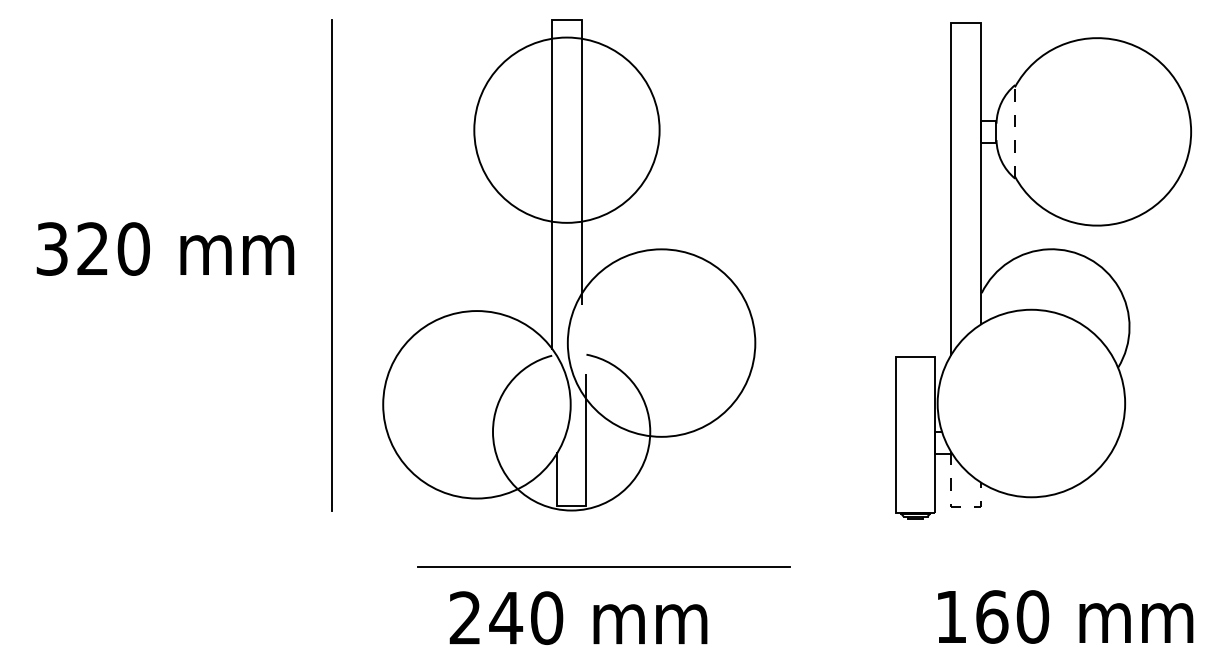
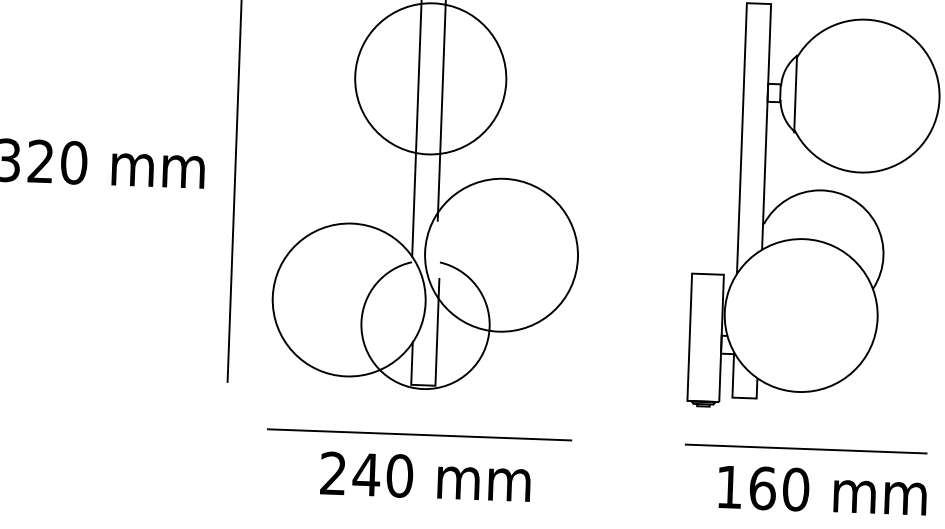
line: (1014, 131) -> (795, 93), dashed -> solid
line: (950, 507) -> (732, 397), dashed -> solid
line: (603, 566) -> (418, 434), moved
line: (1043, 566) -> (806, 448), added

